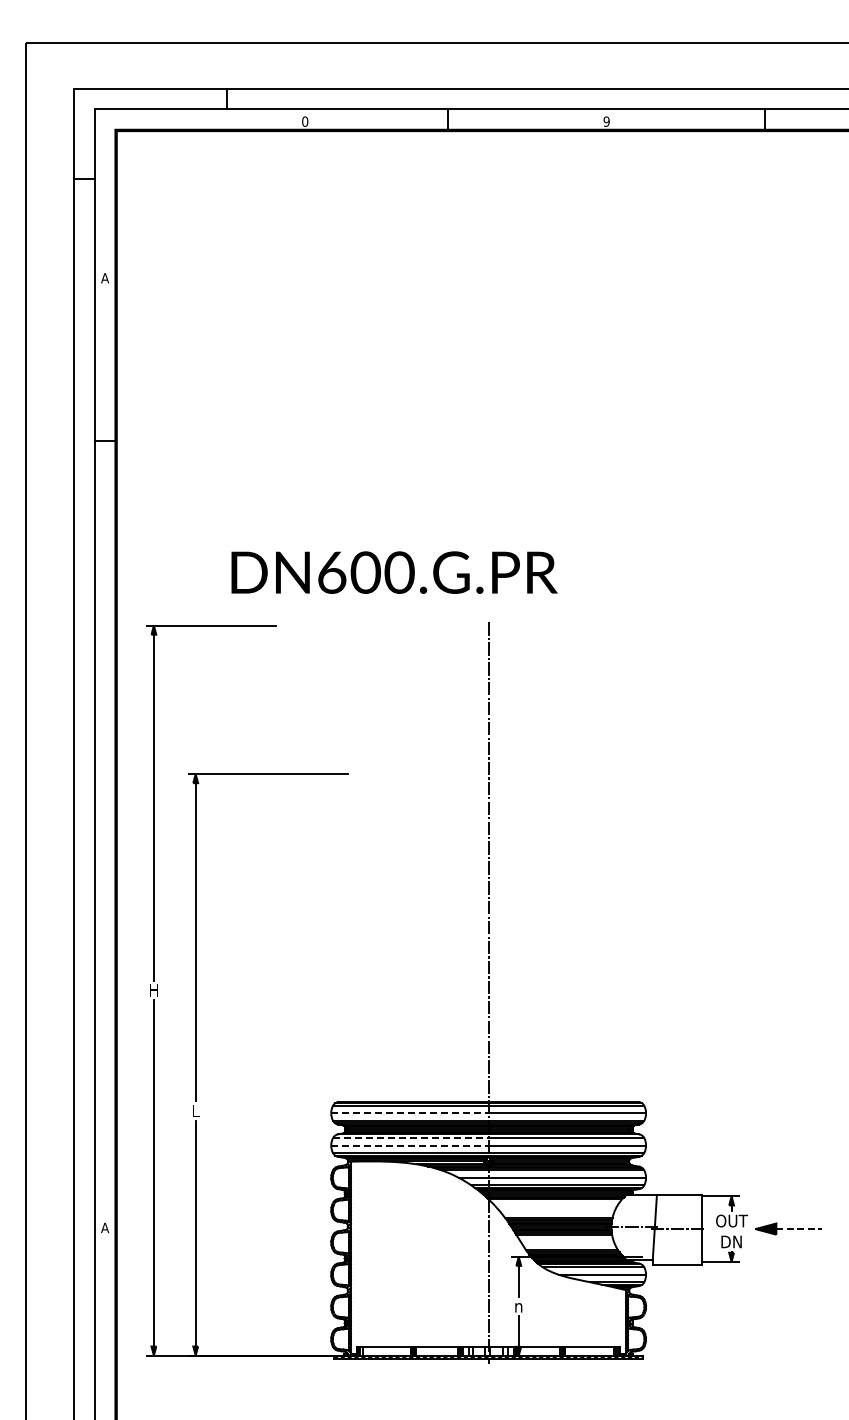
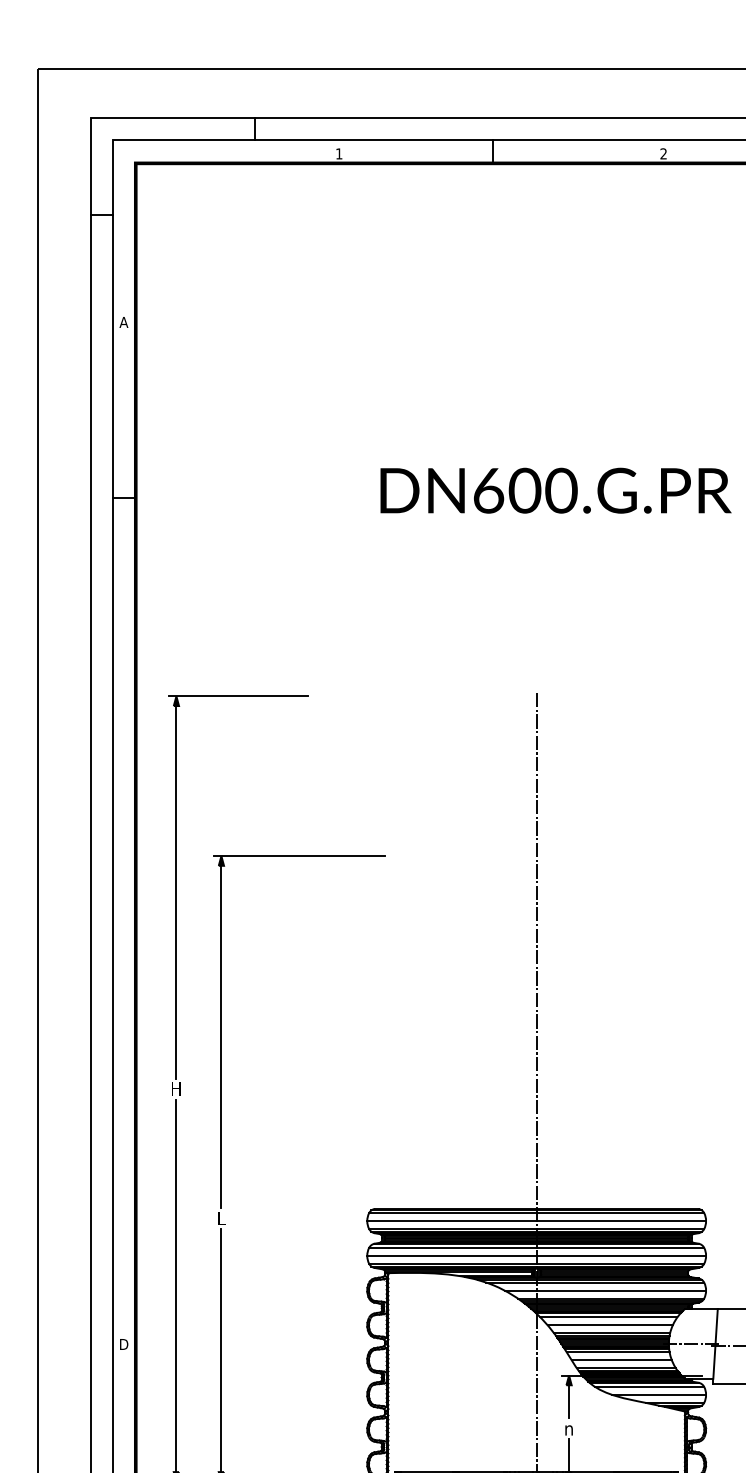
text: (305, 121) -> (339, 153), 0 -> 1
text: (606, 121) -> (663, 153), 9 -> 2
text: (394, 572) -> (555, 490), moved
line: (409, 1113) -> (451, 1221), dashed -> solid
line: (410, 1138) -> (452, 1248), dashed -> solid
line: (409, 1145) -> (451, 1255), dashed -> solid
line: (555, 1202) -> (608, 1317), added
line: (556, 1210) -> (609, 1325), added
text: (105, 1227) -> (124, 1344), A -> D
line: (567, 1242) -> (621, 1360), added

